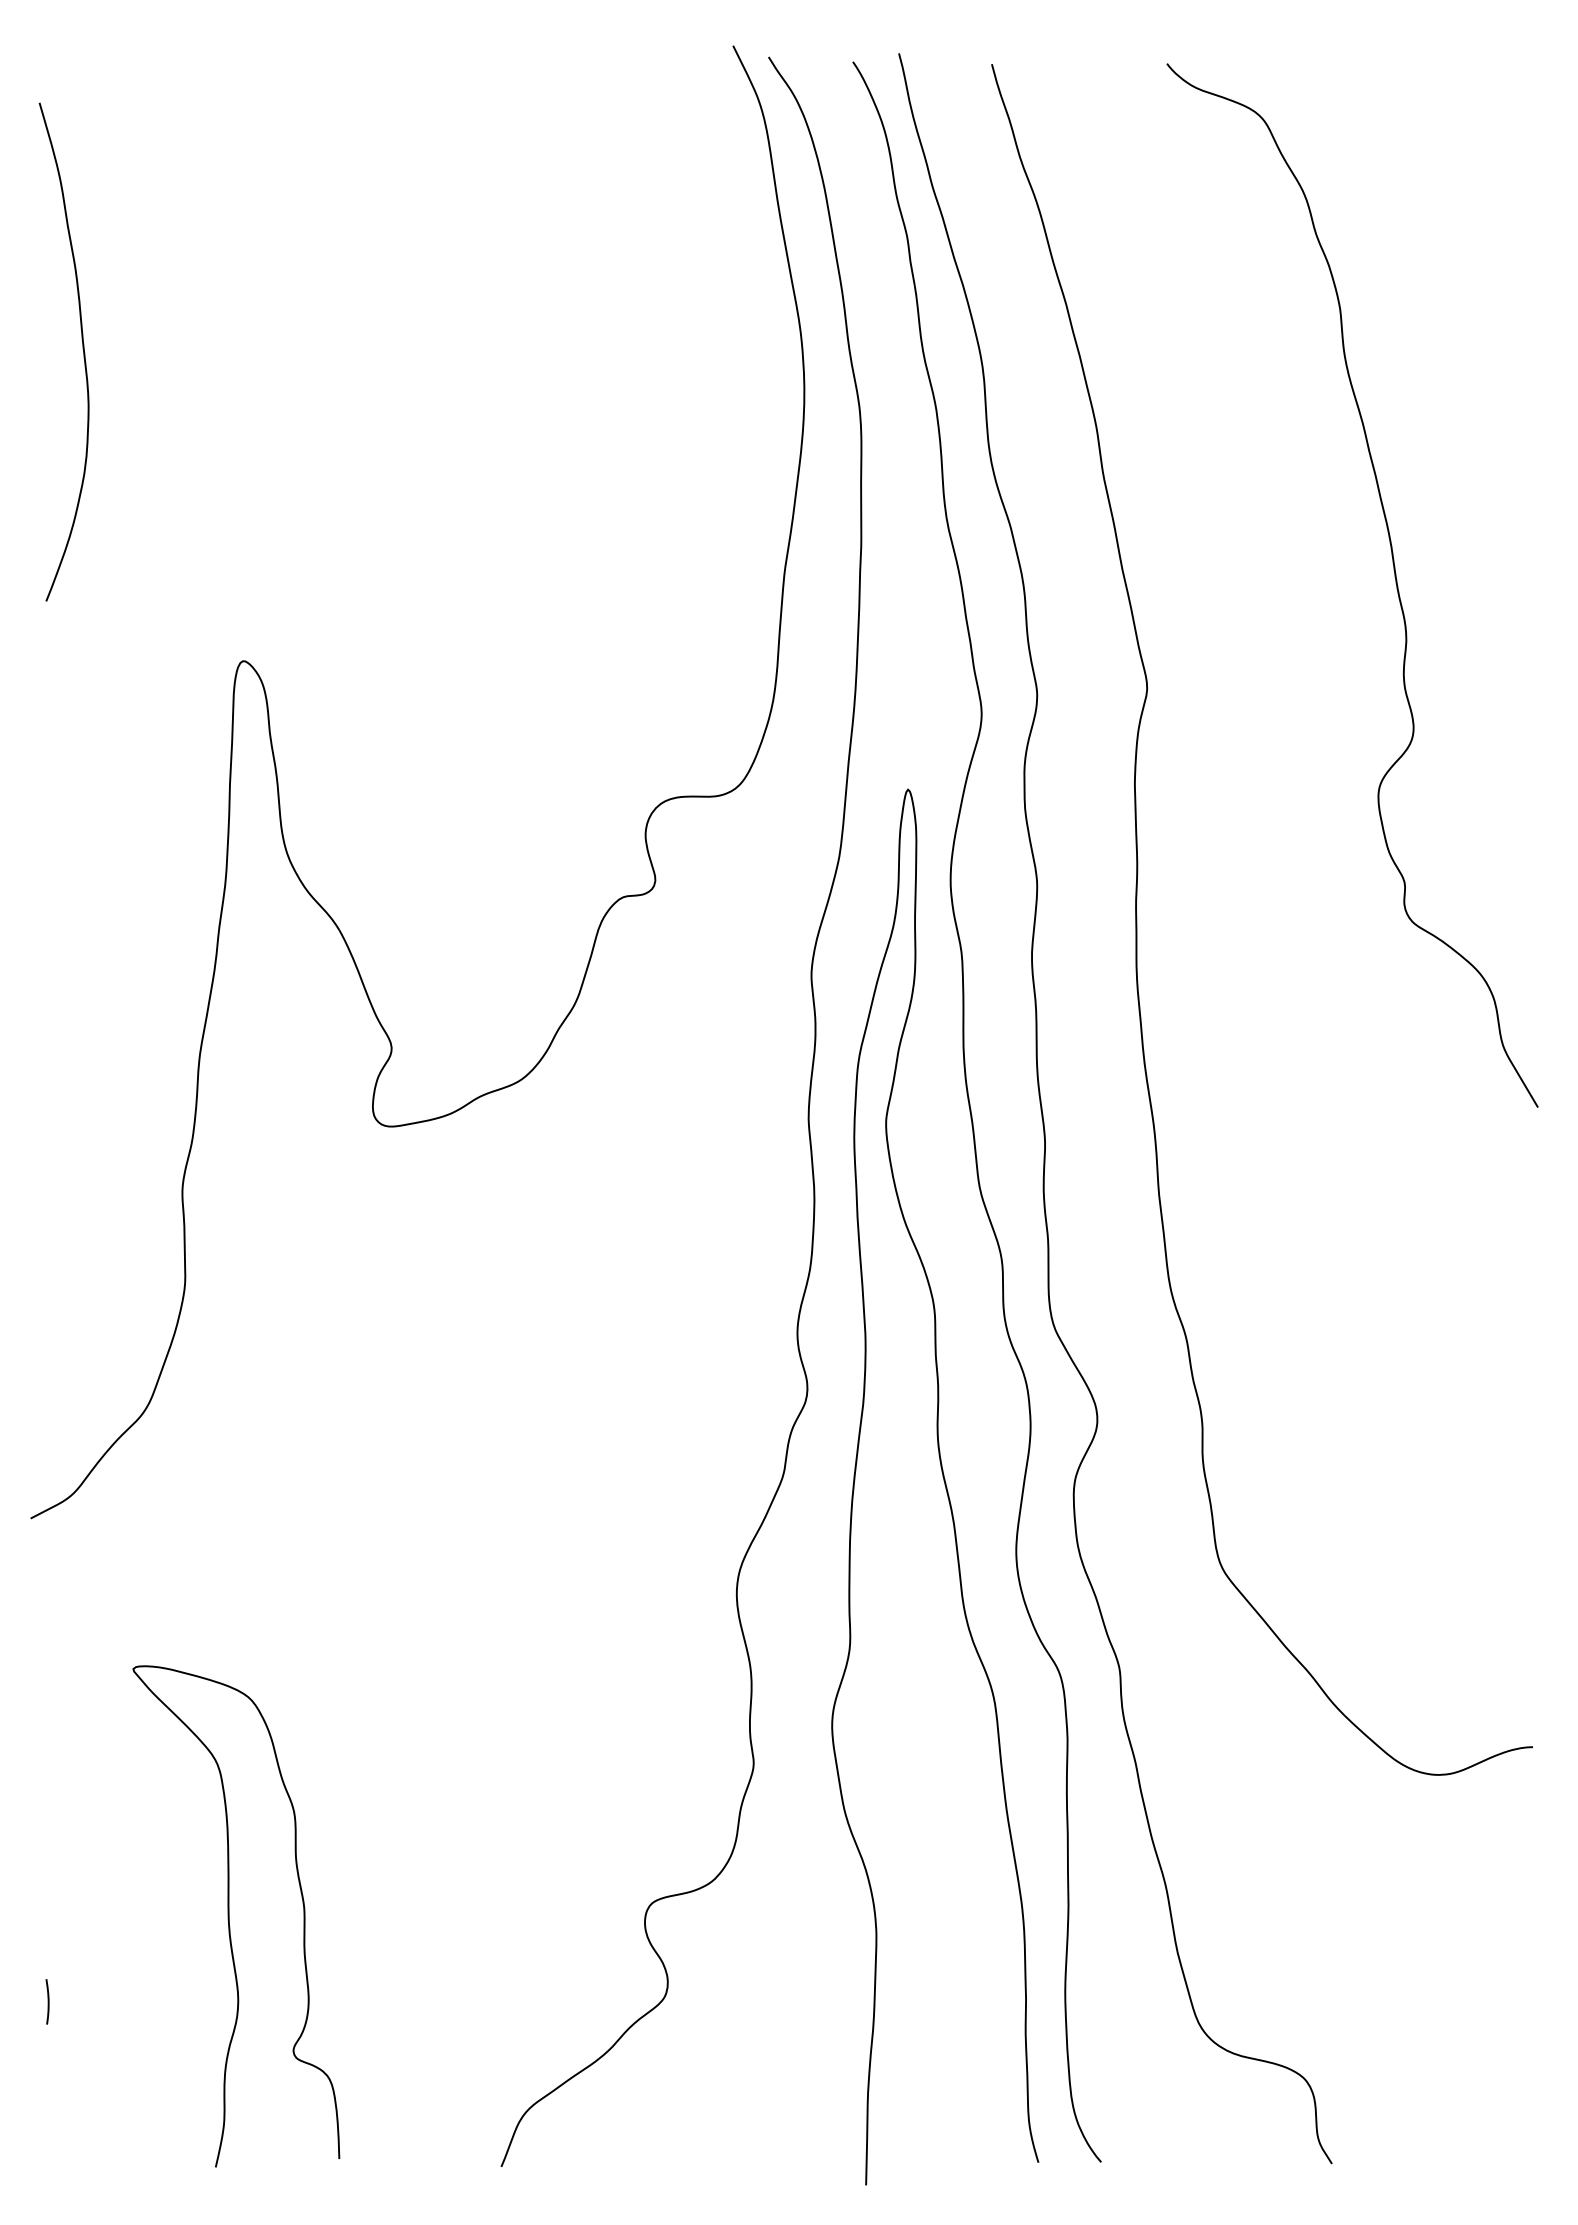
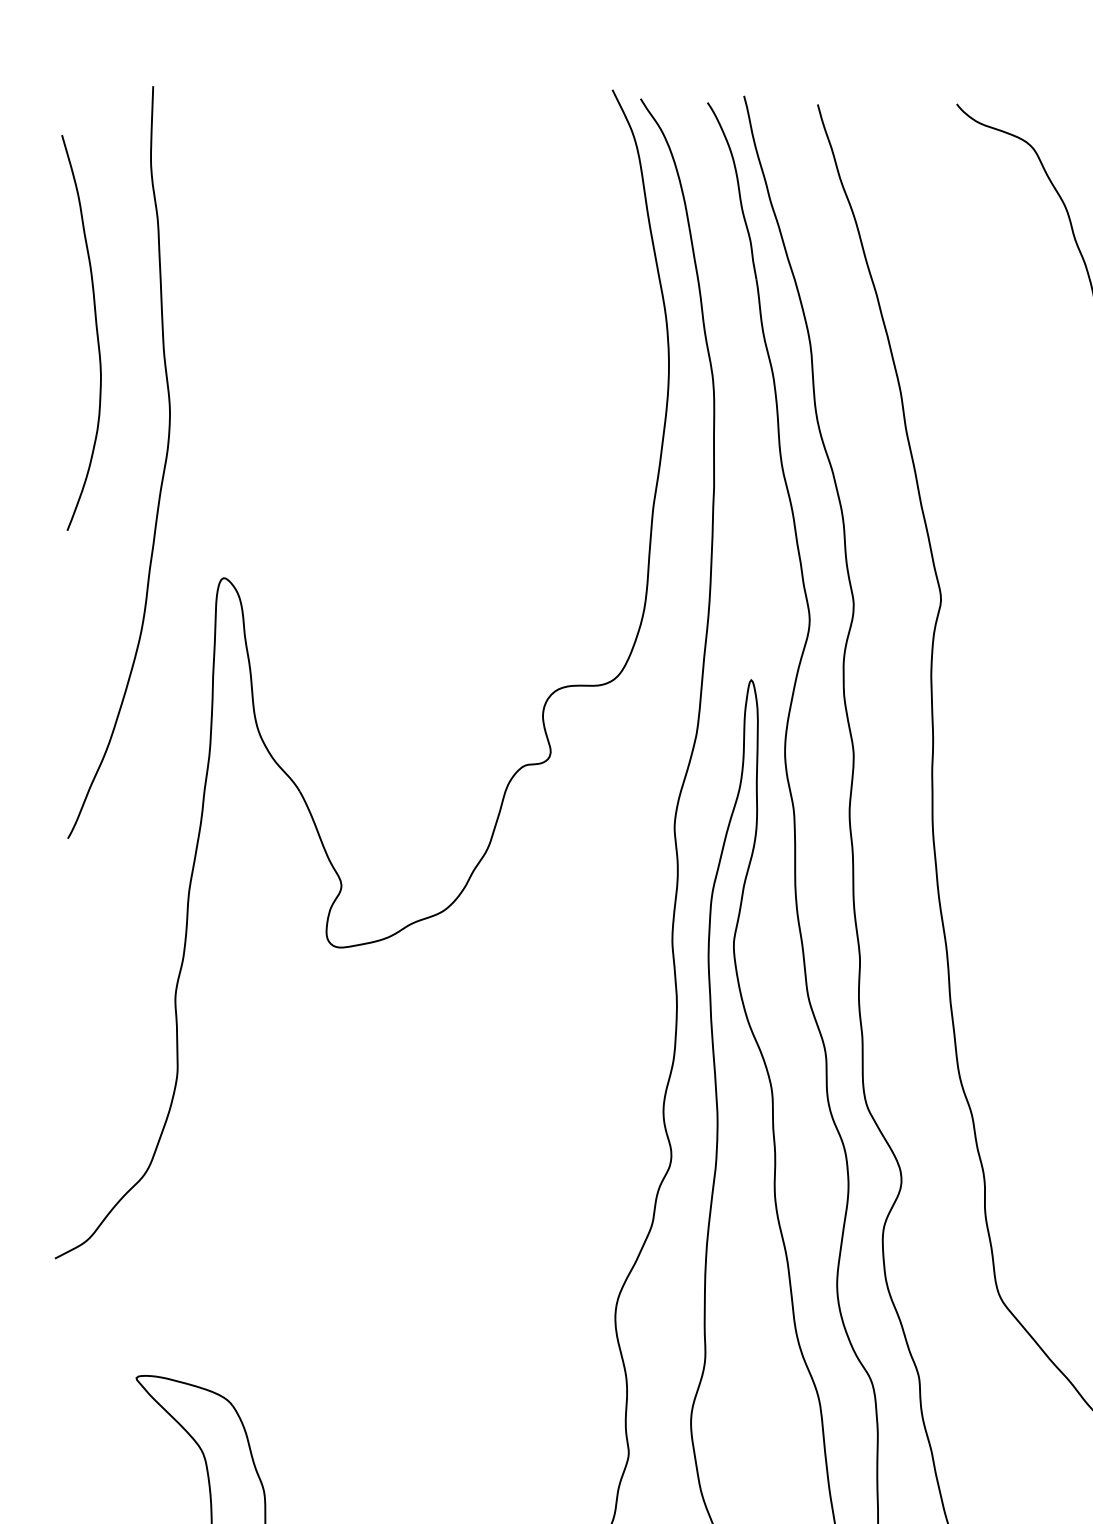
curve: (167, 523) -> (163, 468), added

